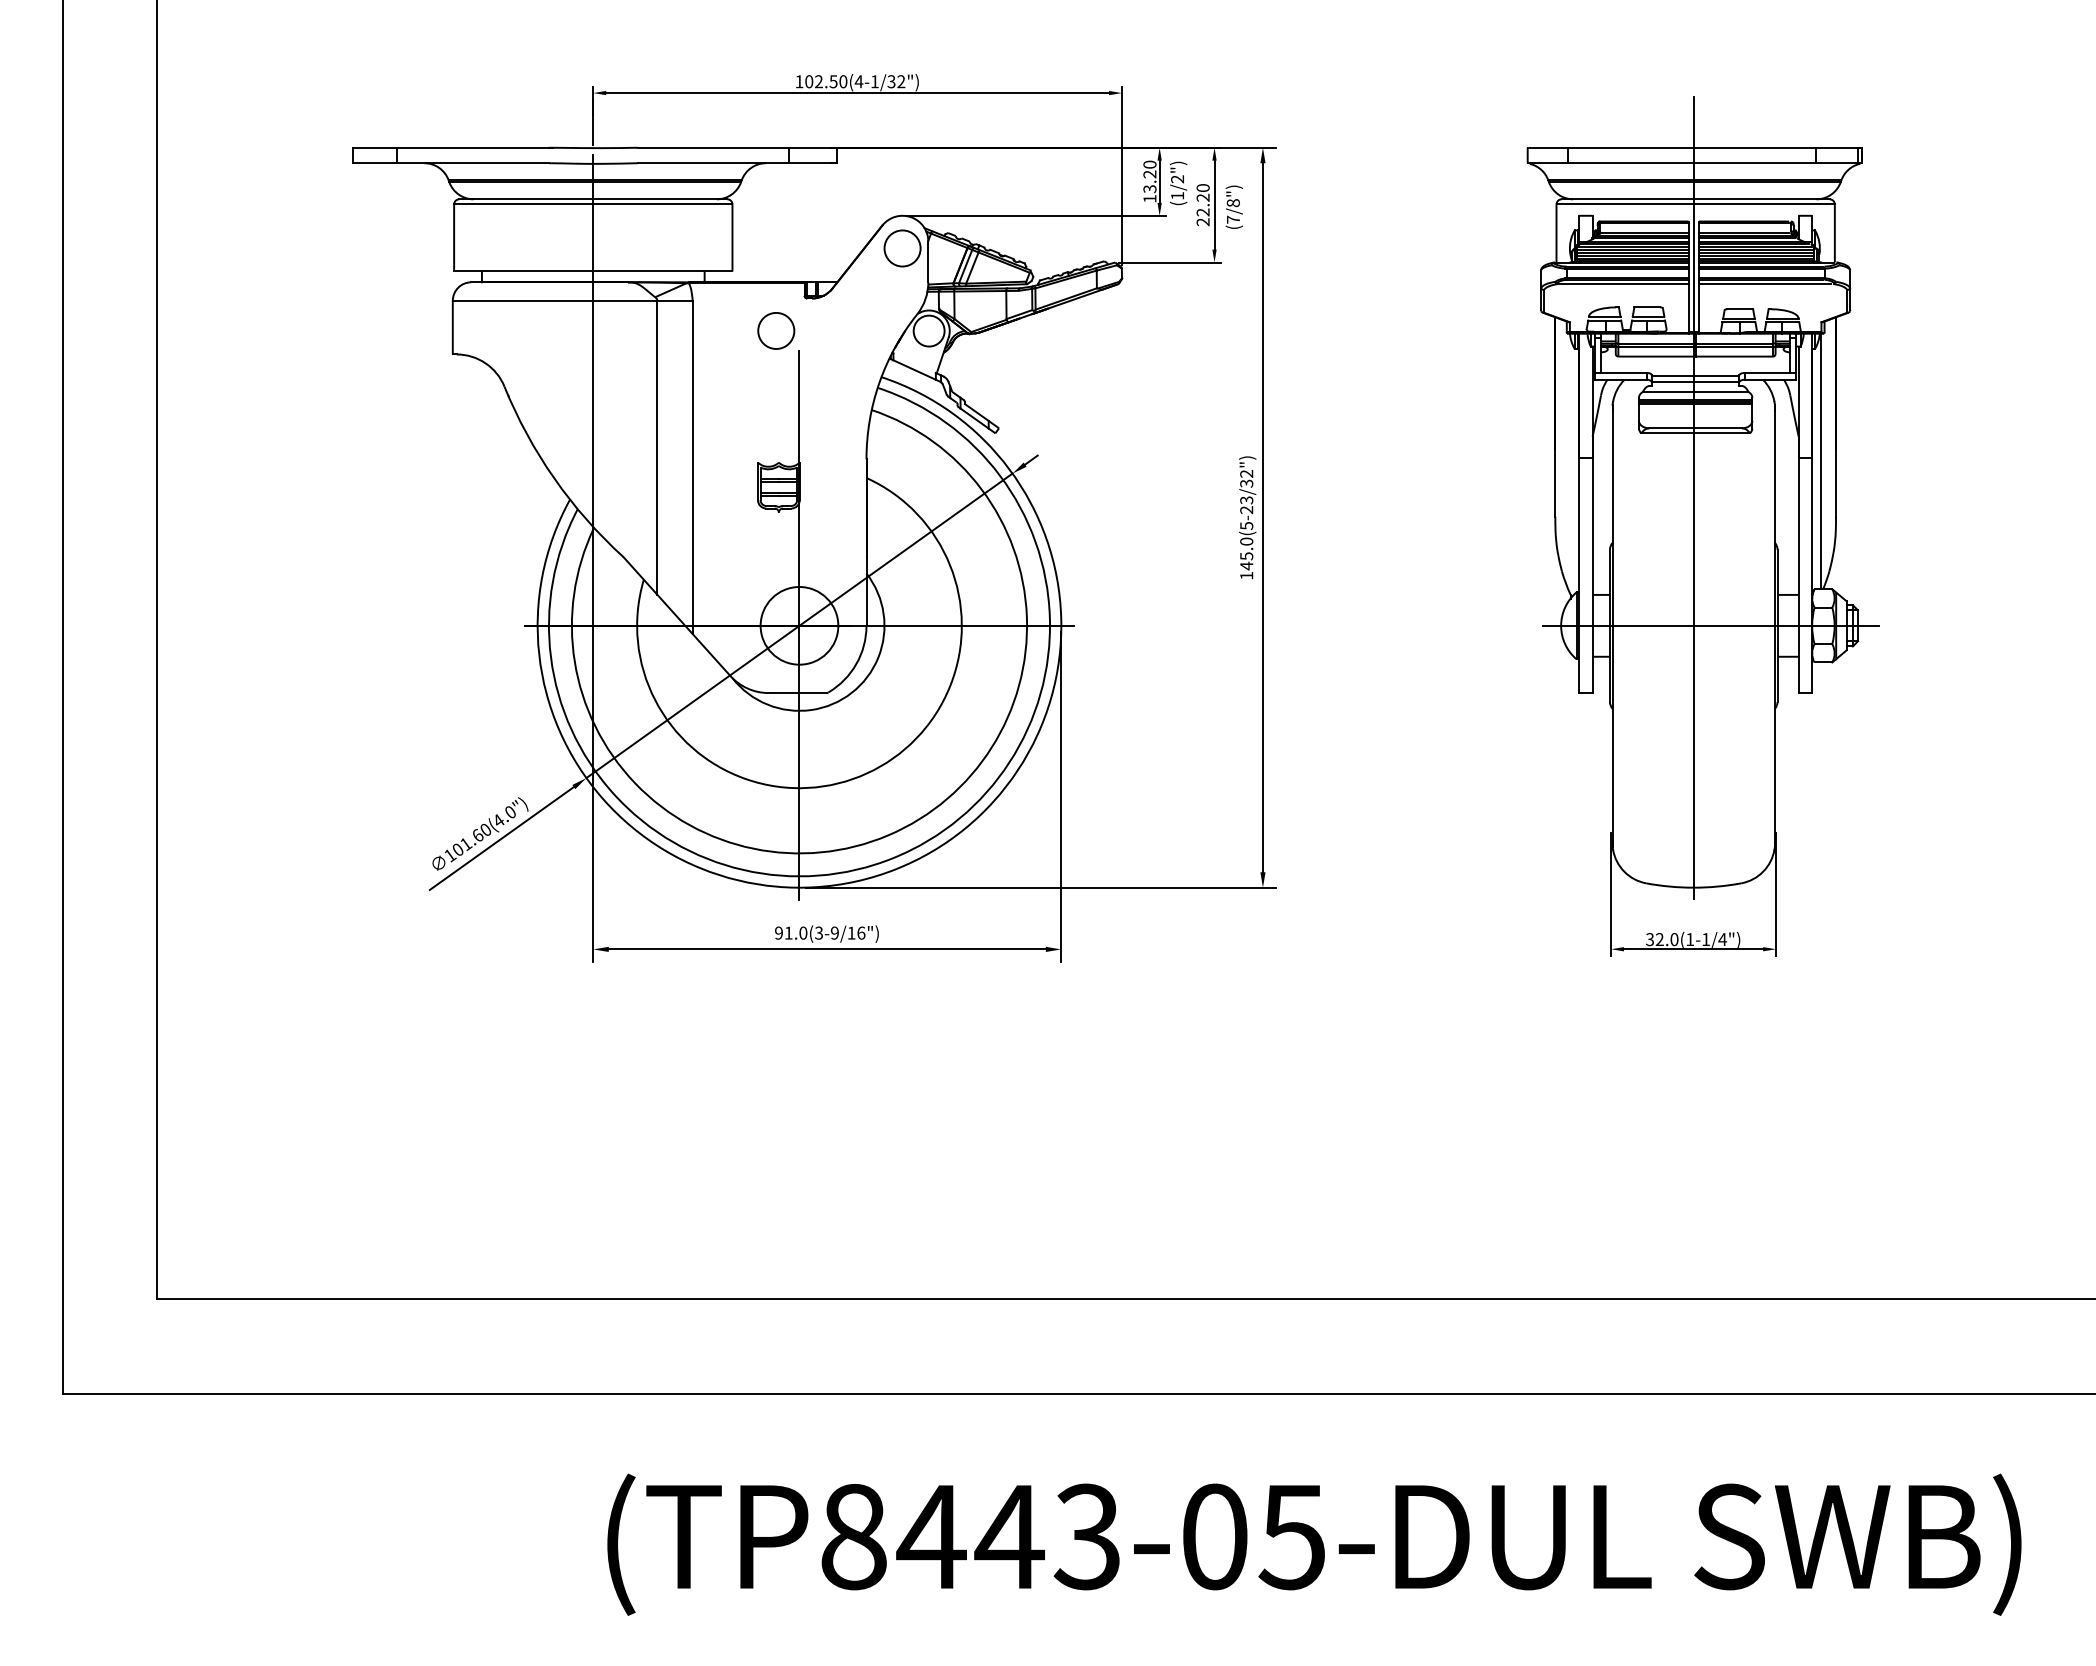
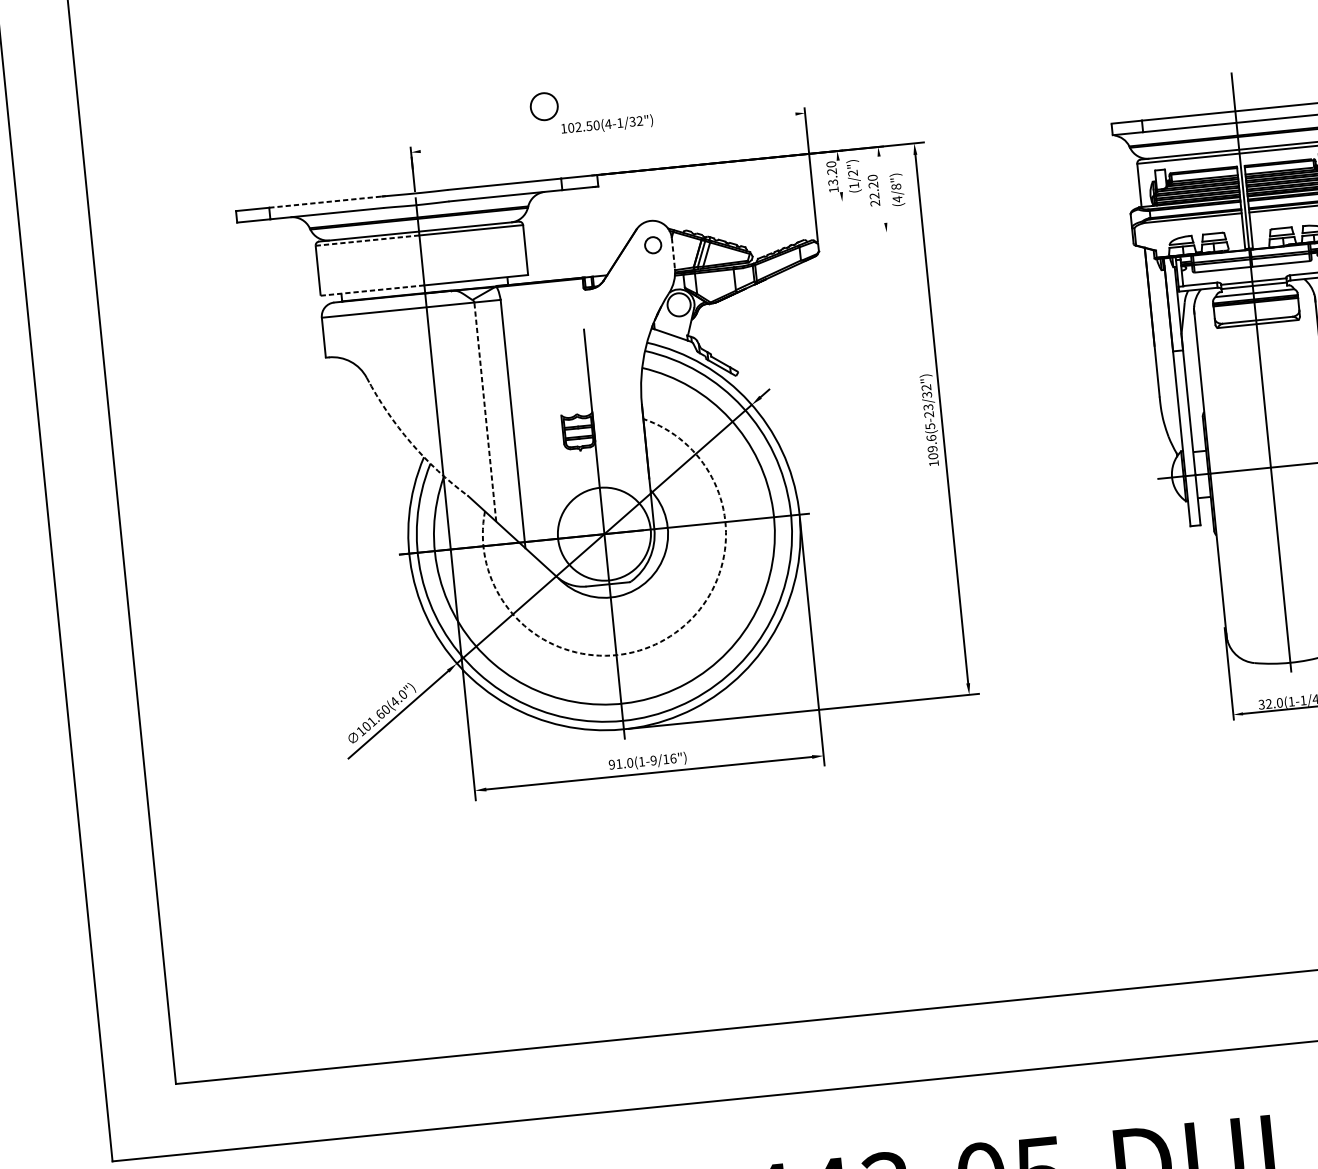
line: (857, 93) -> (608, 133), removed
line: (473, 147) -> (325, 201), solid -> dashed
line: (1159, 181) -> (839, 176), removed
line: (523, 204) -> (367, 240), solid -> dashed
line: (1214, 204) -> (882, 189), removed
line: (1035, 215) -> (749, 210), removed
text: (1233, 219) -> (897, 199), (7/8") -> (4/8")
circle: (902, 248) -> (653, 245), size x0.6
line: (928, 262) -> (673, 253), solid -> dashed
line: (1169, 262) -> (853, 235), removed
line: (523, 271) -> (372, 290), solid -> dashed
circle: (776, 330) -> (544, 106), moved
line: (657, 447) -> (485, 411), solid -> dashed
arc: (554, 478) -> (410, 442), solid -> dashed
text: (1246, 553) -> (932, 447), 145.0(5-23/32") -> 109.6(5-23/32")
circle: (799, 625) -> (604, 533), size x1.6
arc: (866, 773) -> (665, 639), solid -> dashed
text: (818, 932) -> (641, 761), 91.0(3-9/16") -> 91.0(1-9/16")

